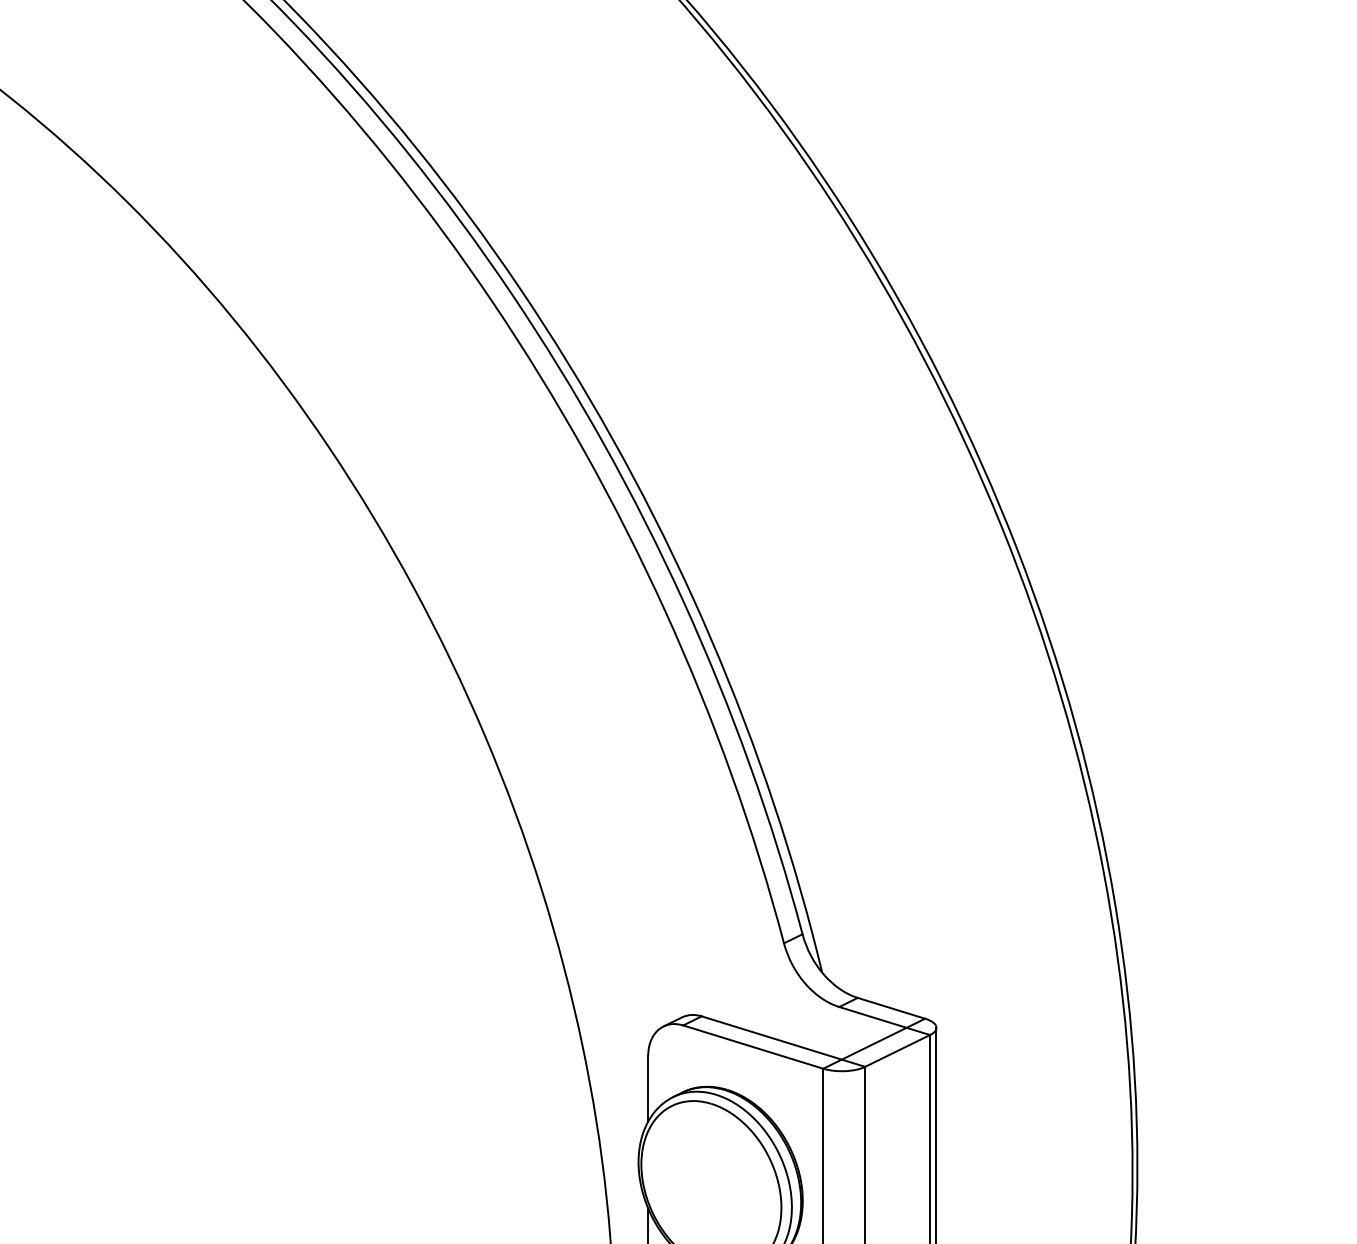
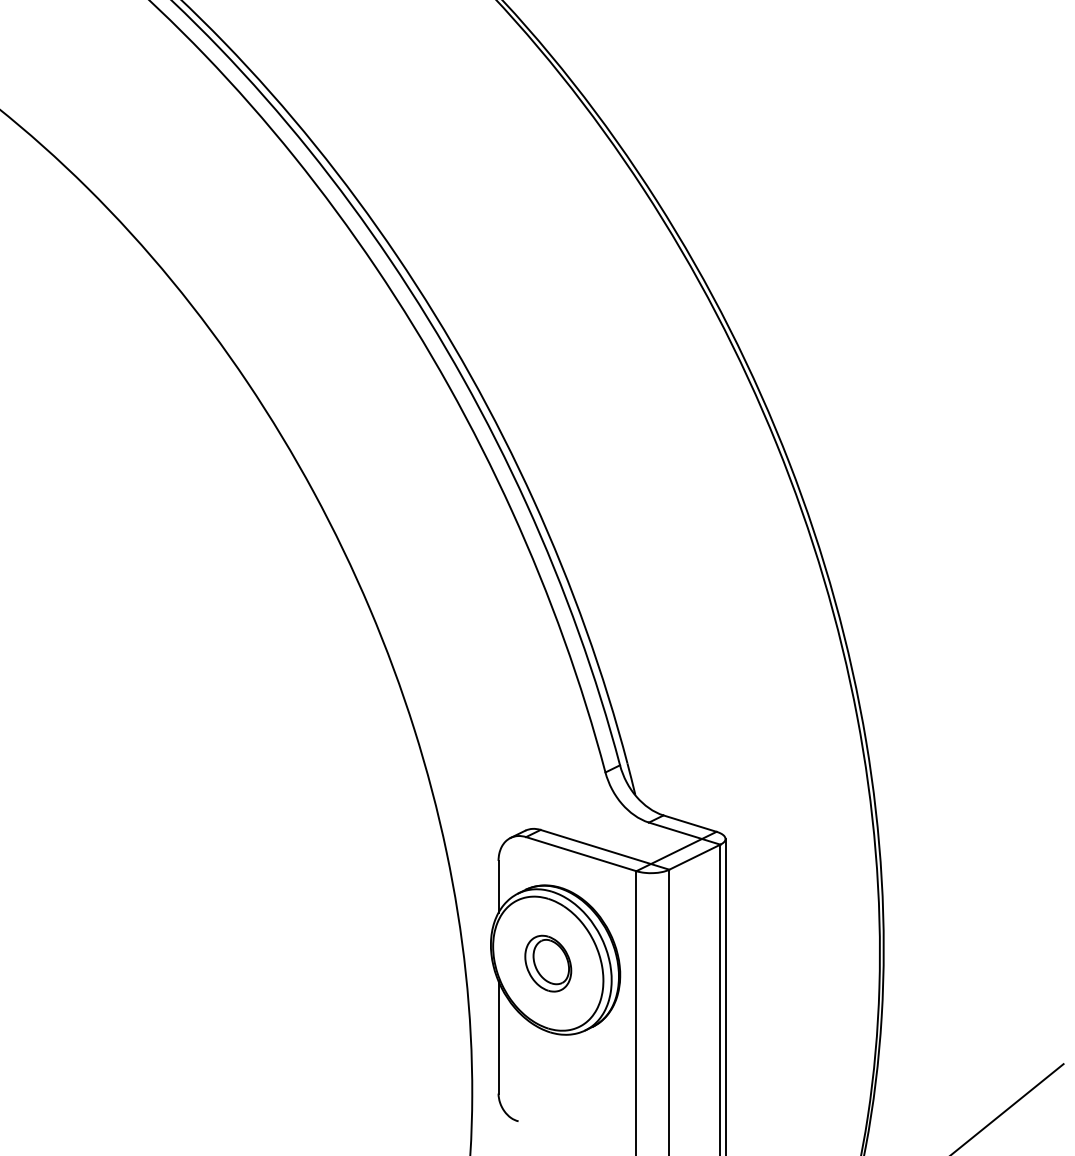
part: (711, 1185) -> (548, 963), added

